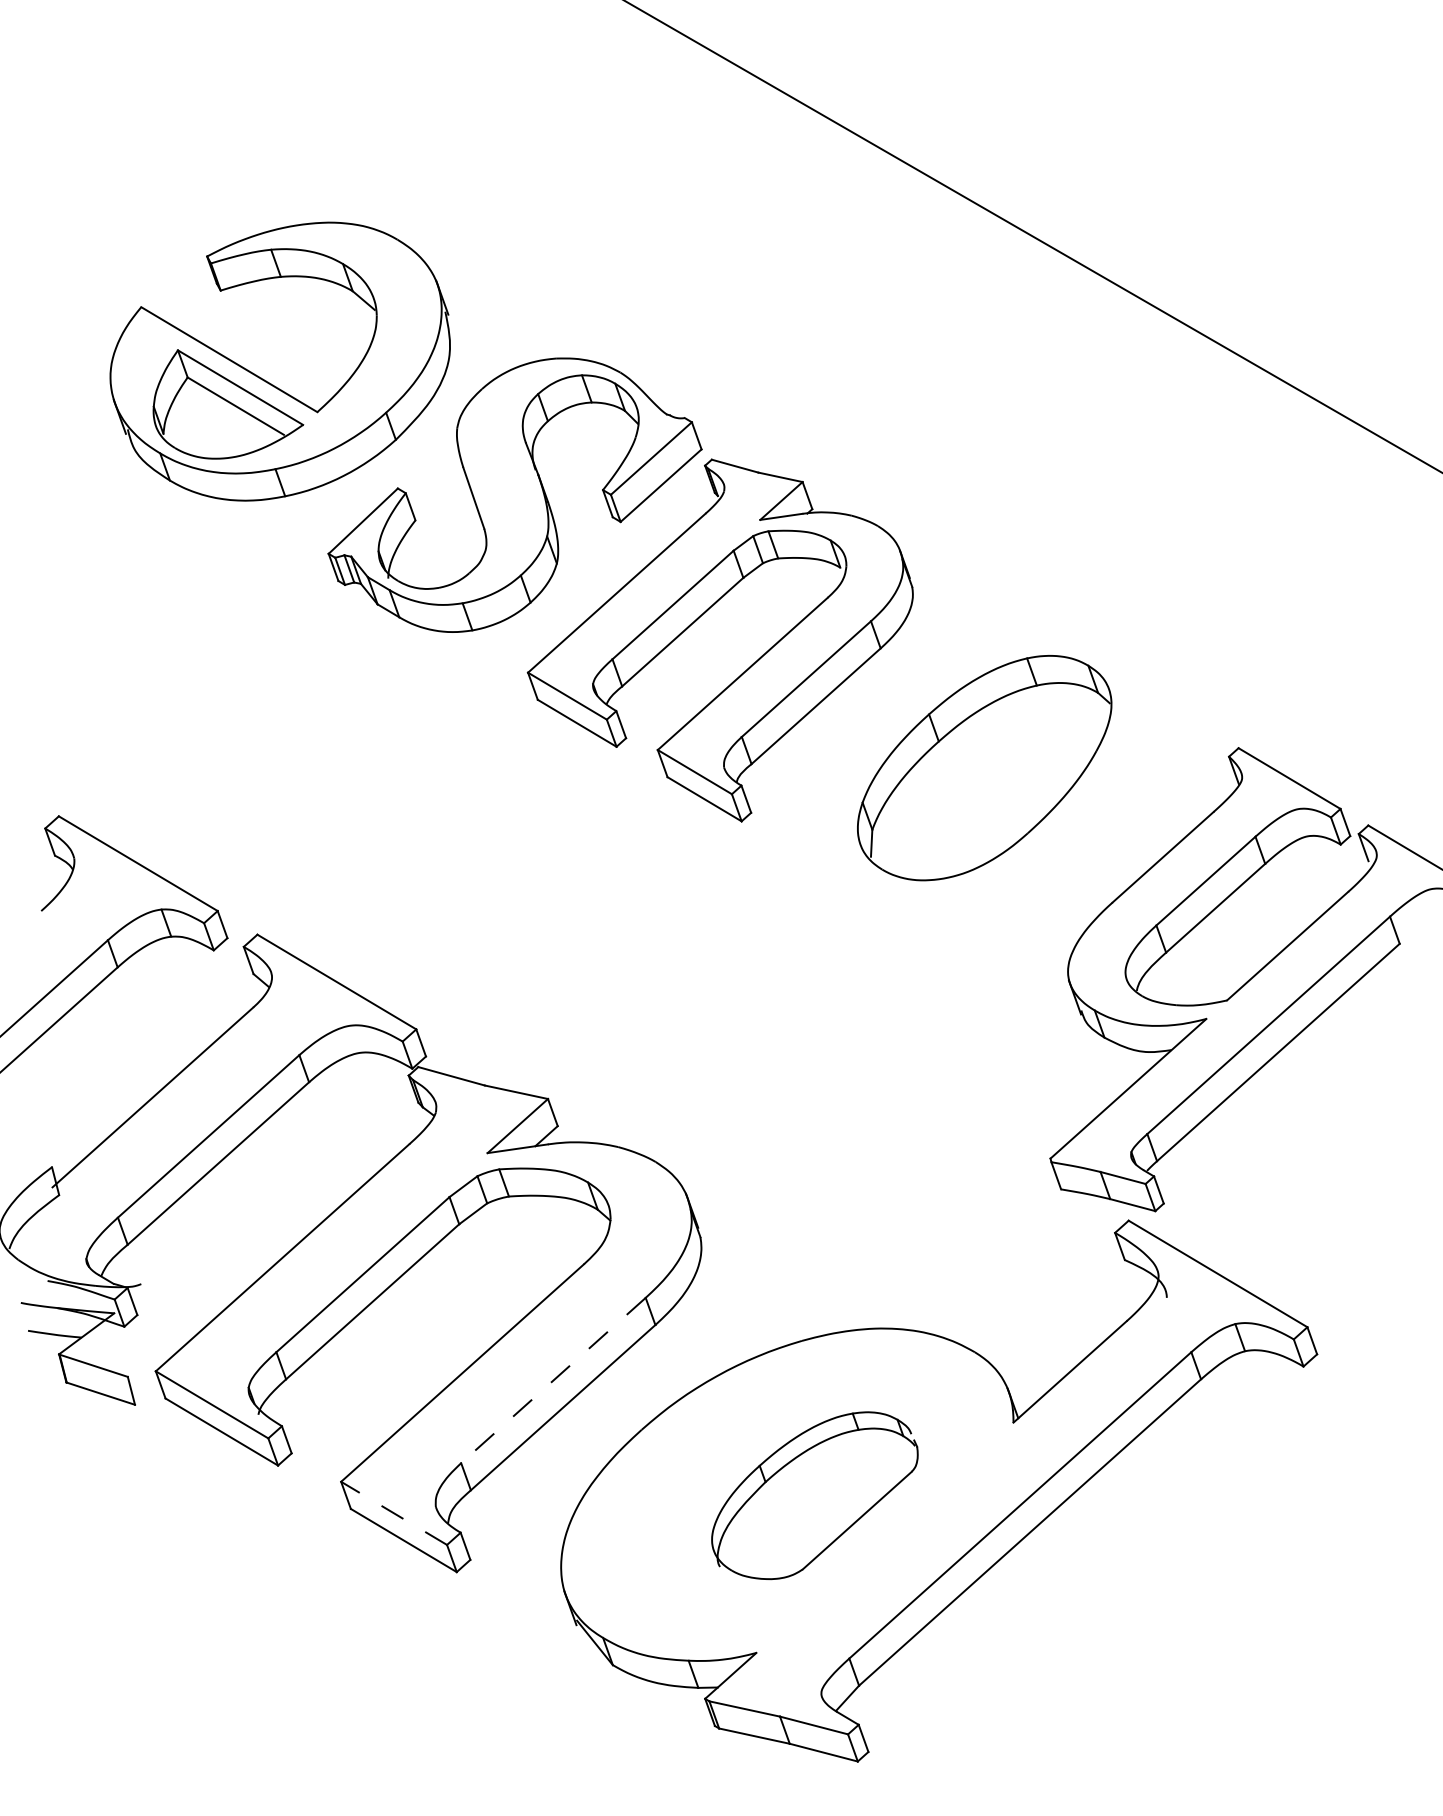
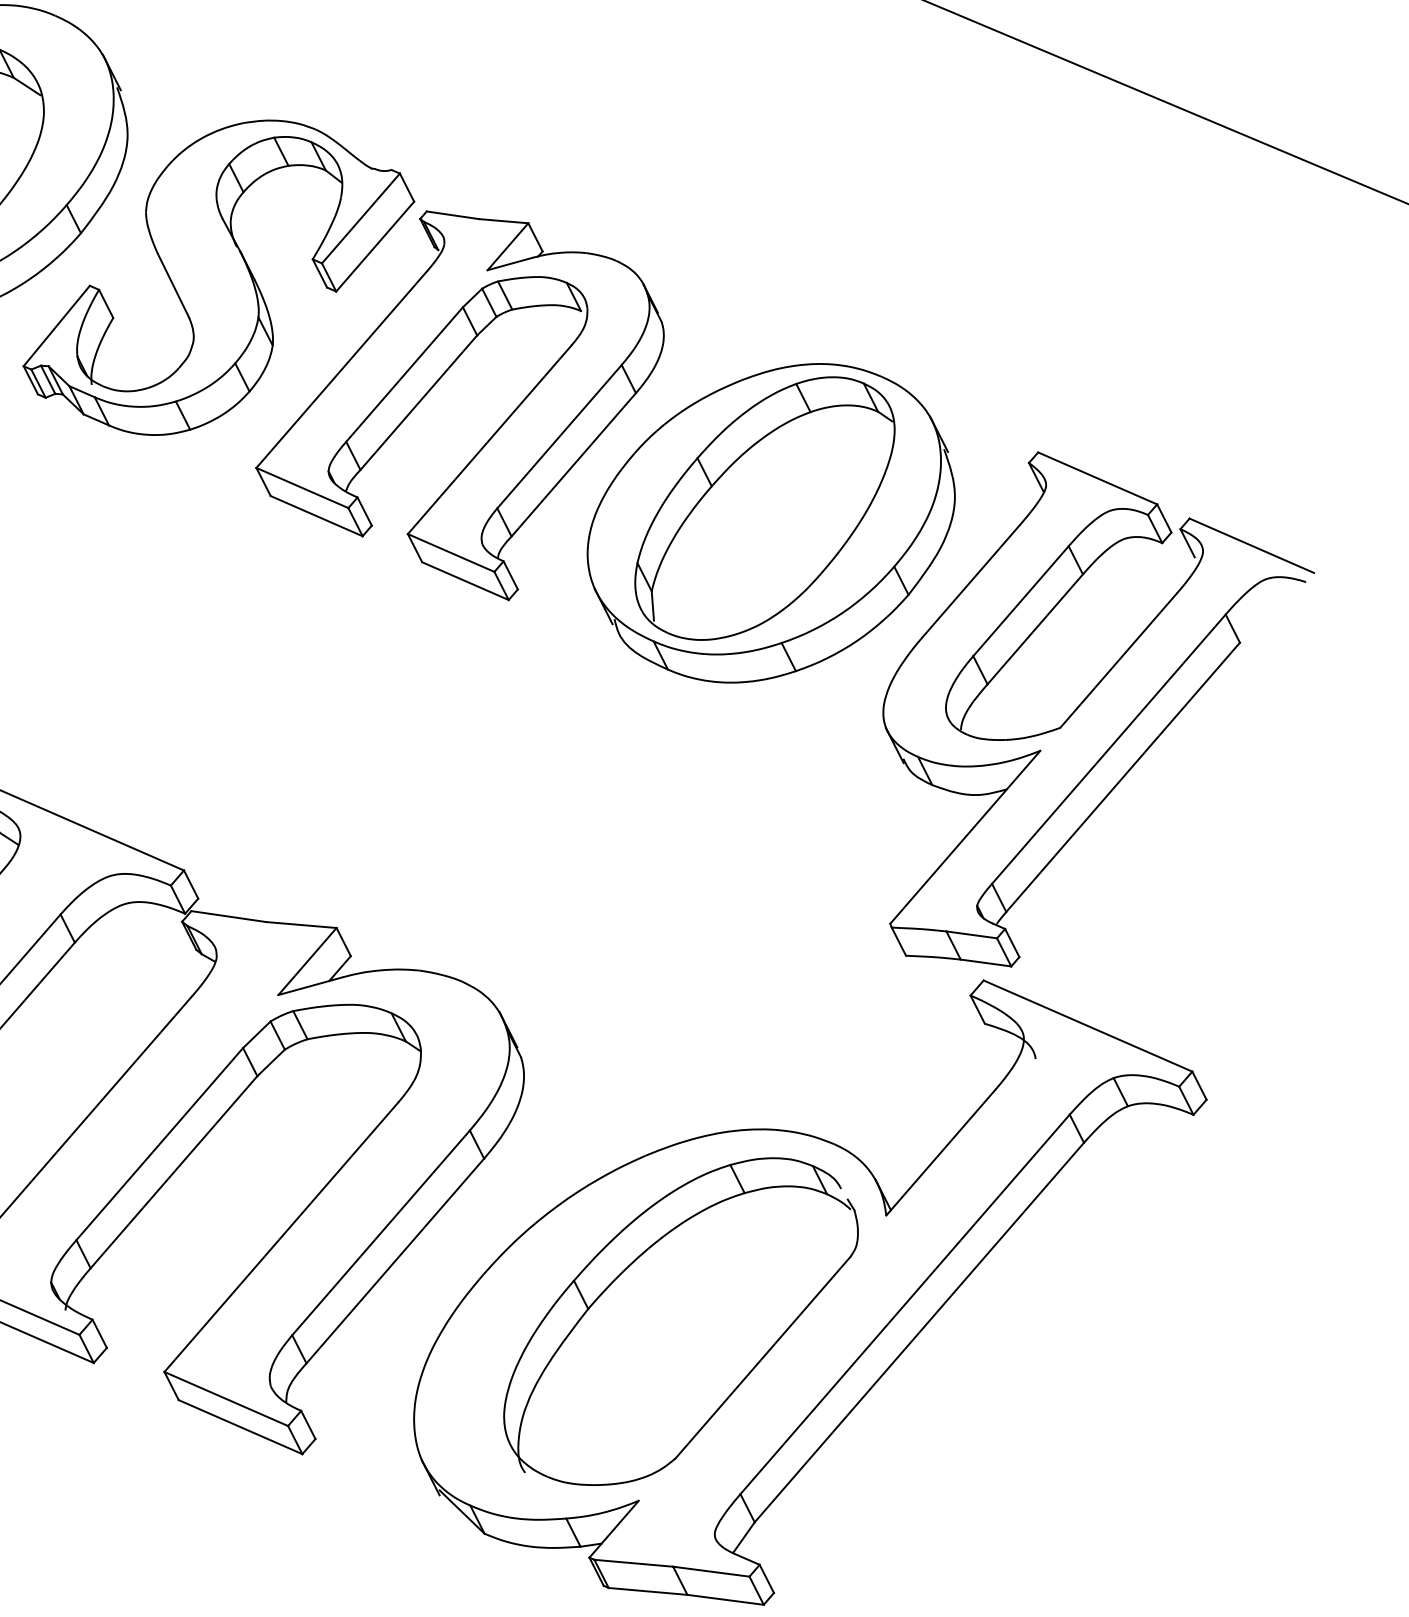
part: (988, 781) -> (771, 522), added
line: (553, 1380) -> (381, 1232), dashed -> solid
part: (814, 1495) -> (680, 1321), size x1.67
line: (394, 1513) -> (226, 1399), dashed -> solid

